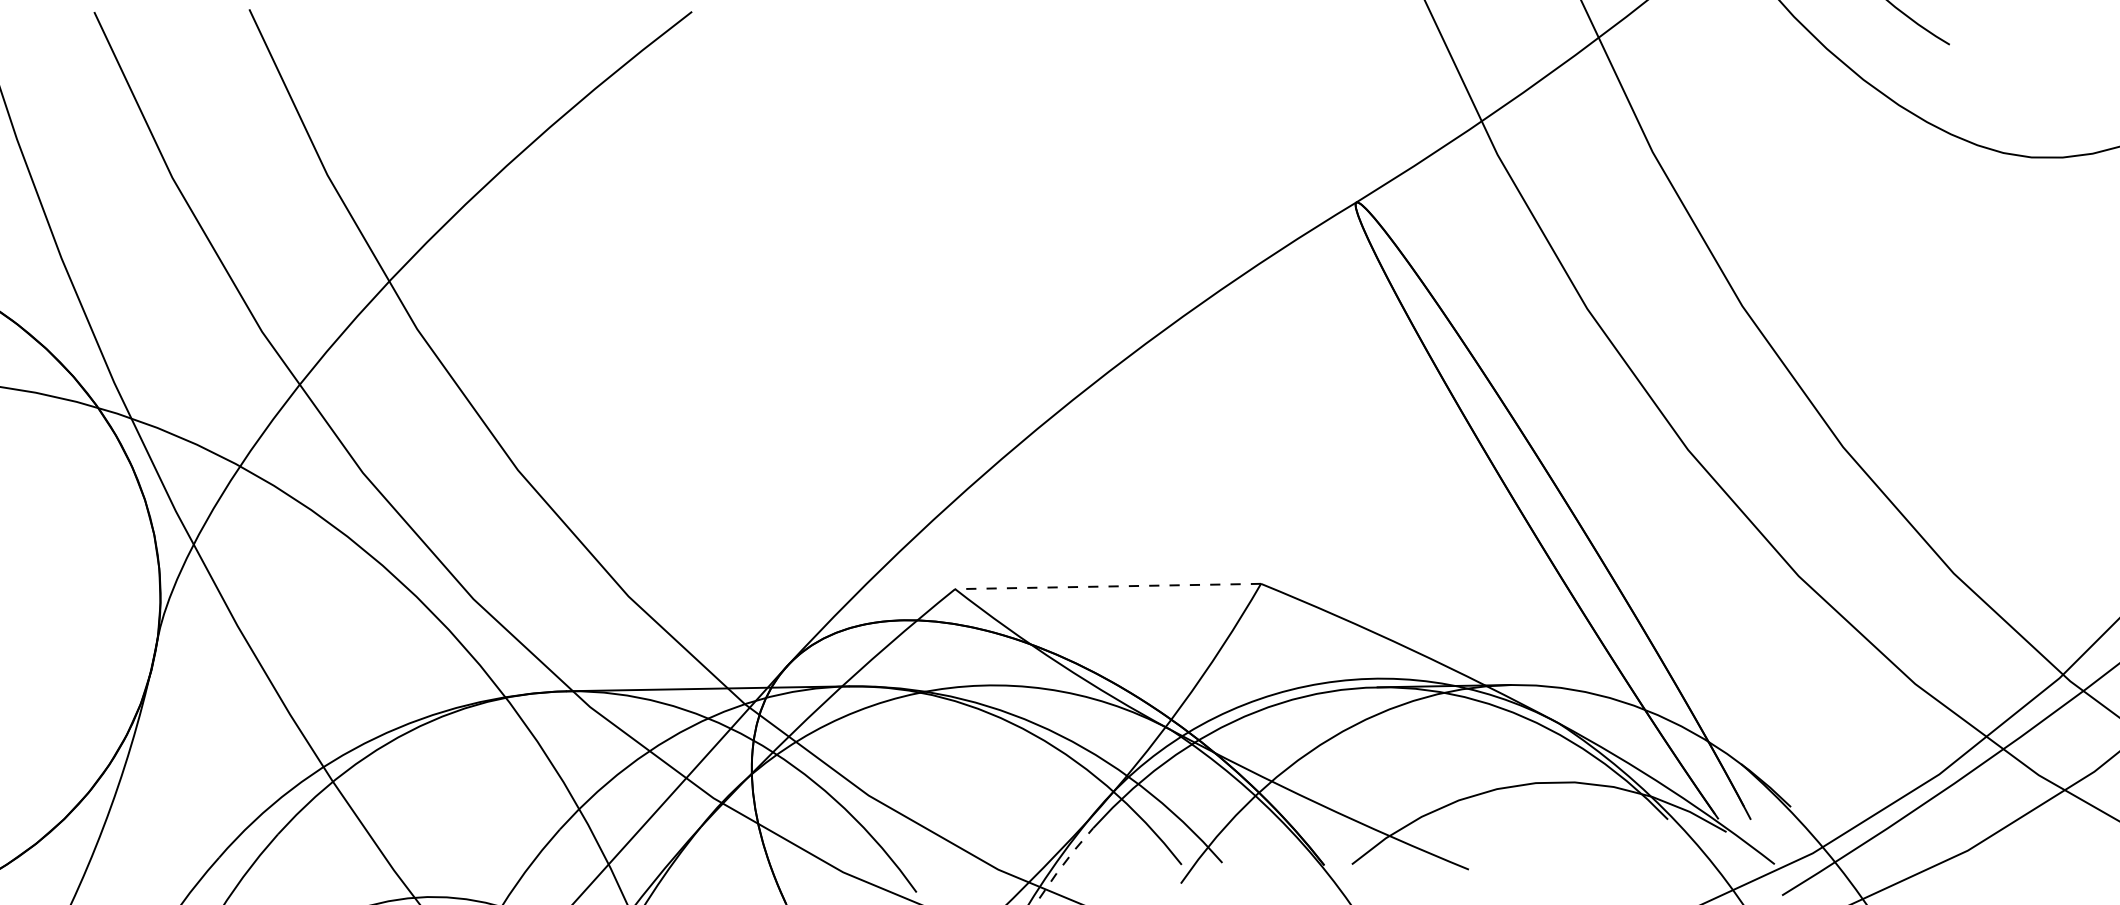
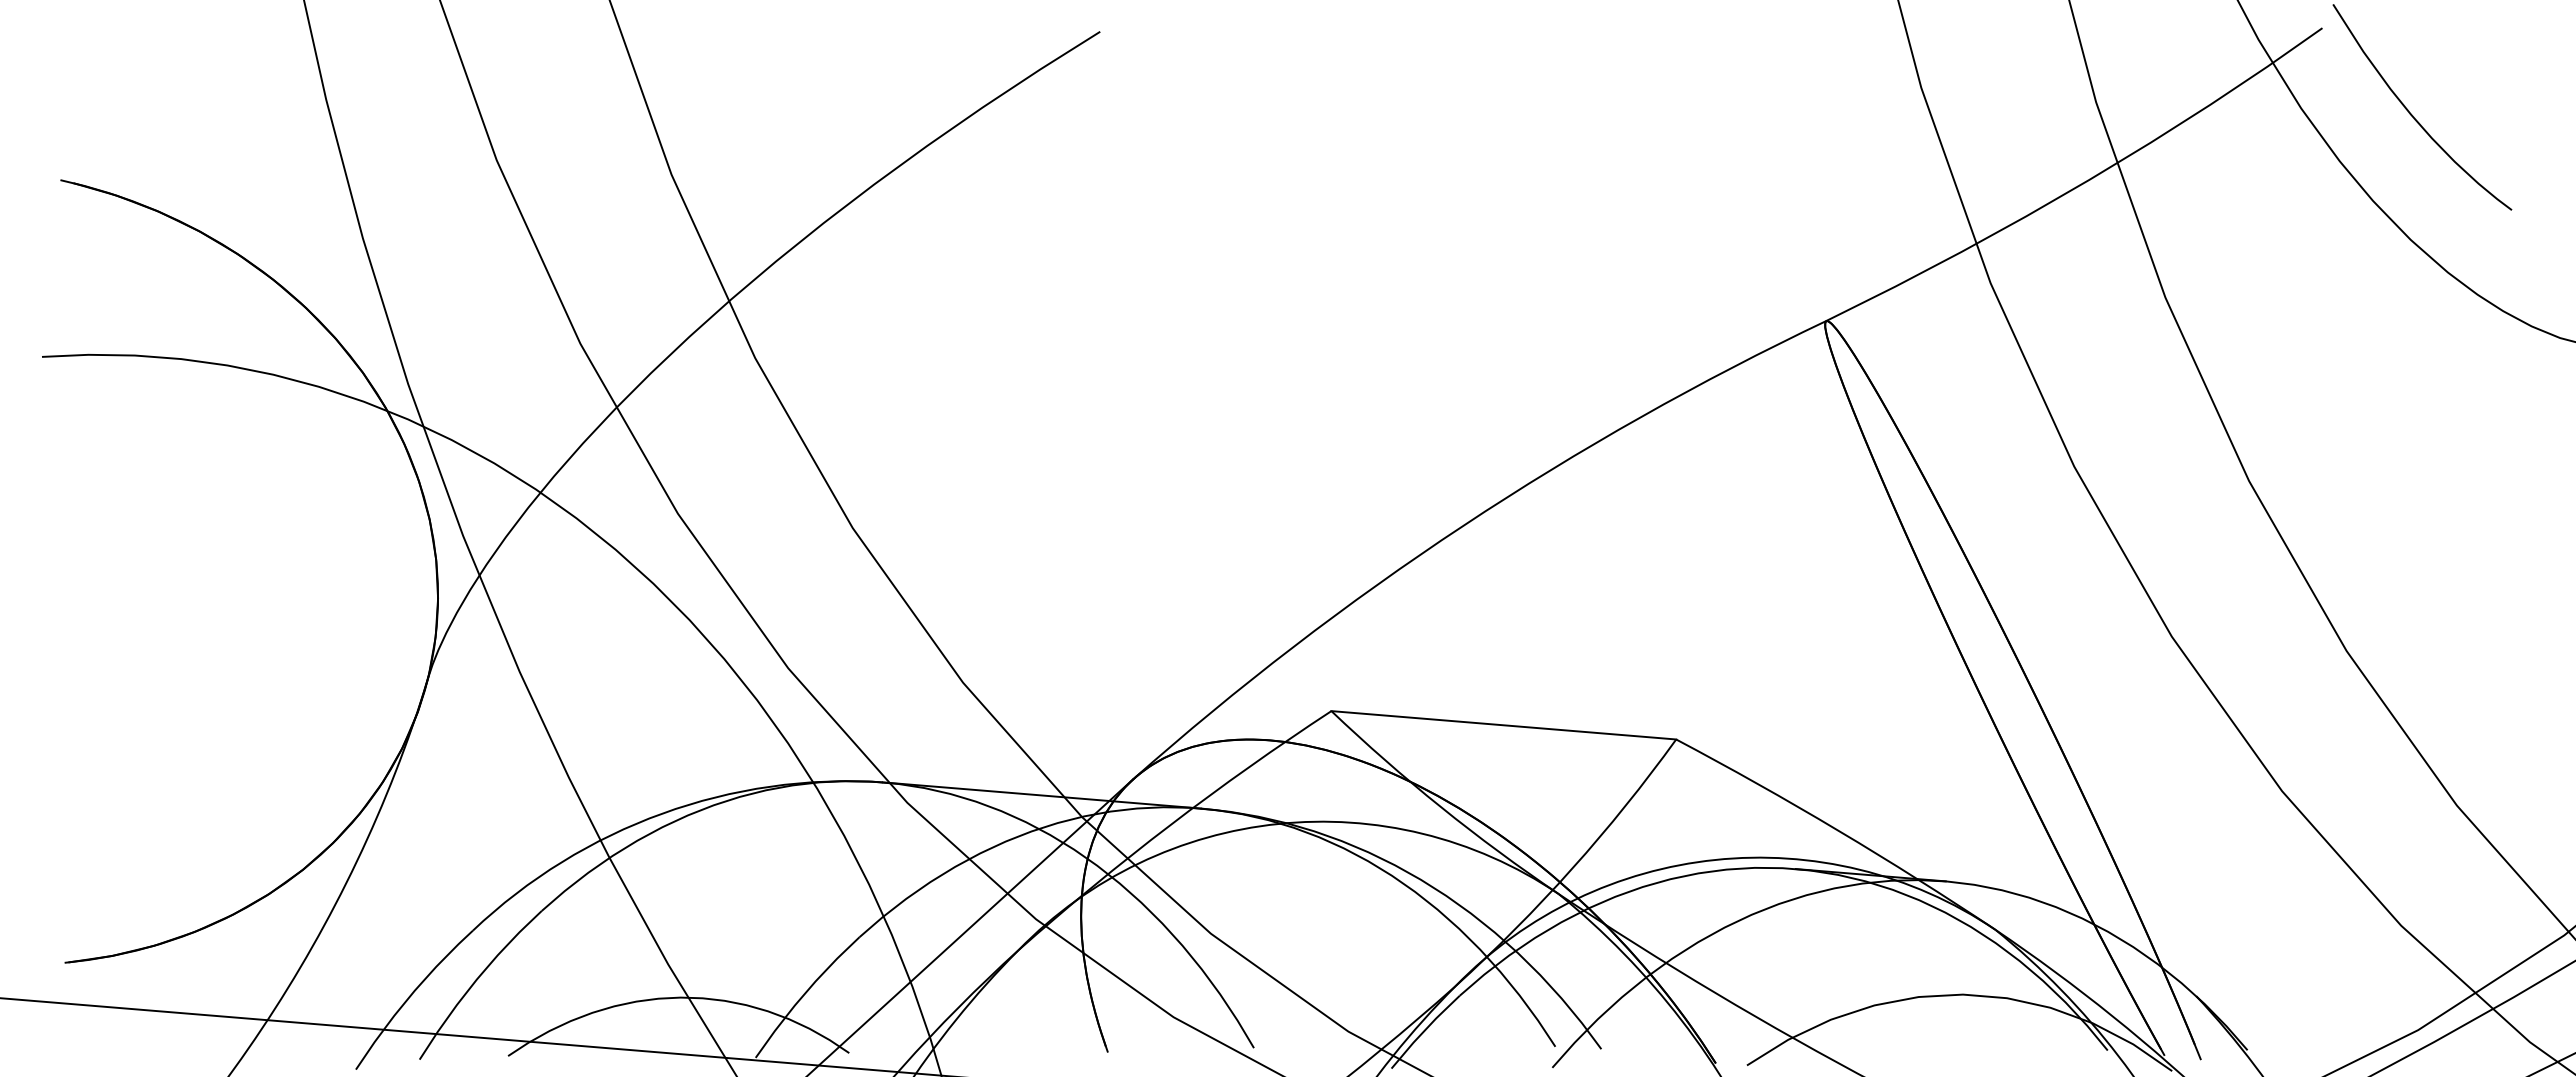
line: (1107, 586) -> (1503, 725), dashed -> solid
line: (1065, 861) -> (1424, 1030), dashed -> solid

